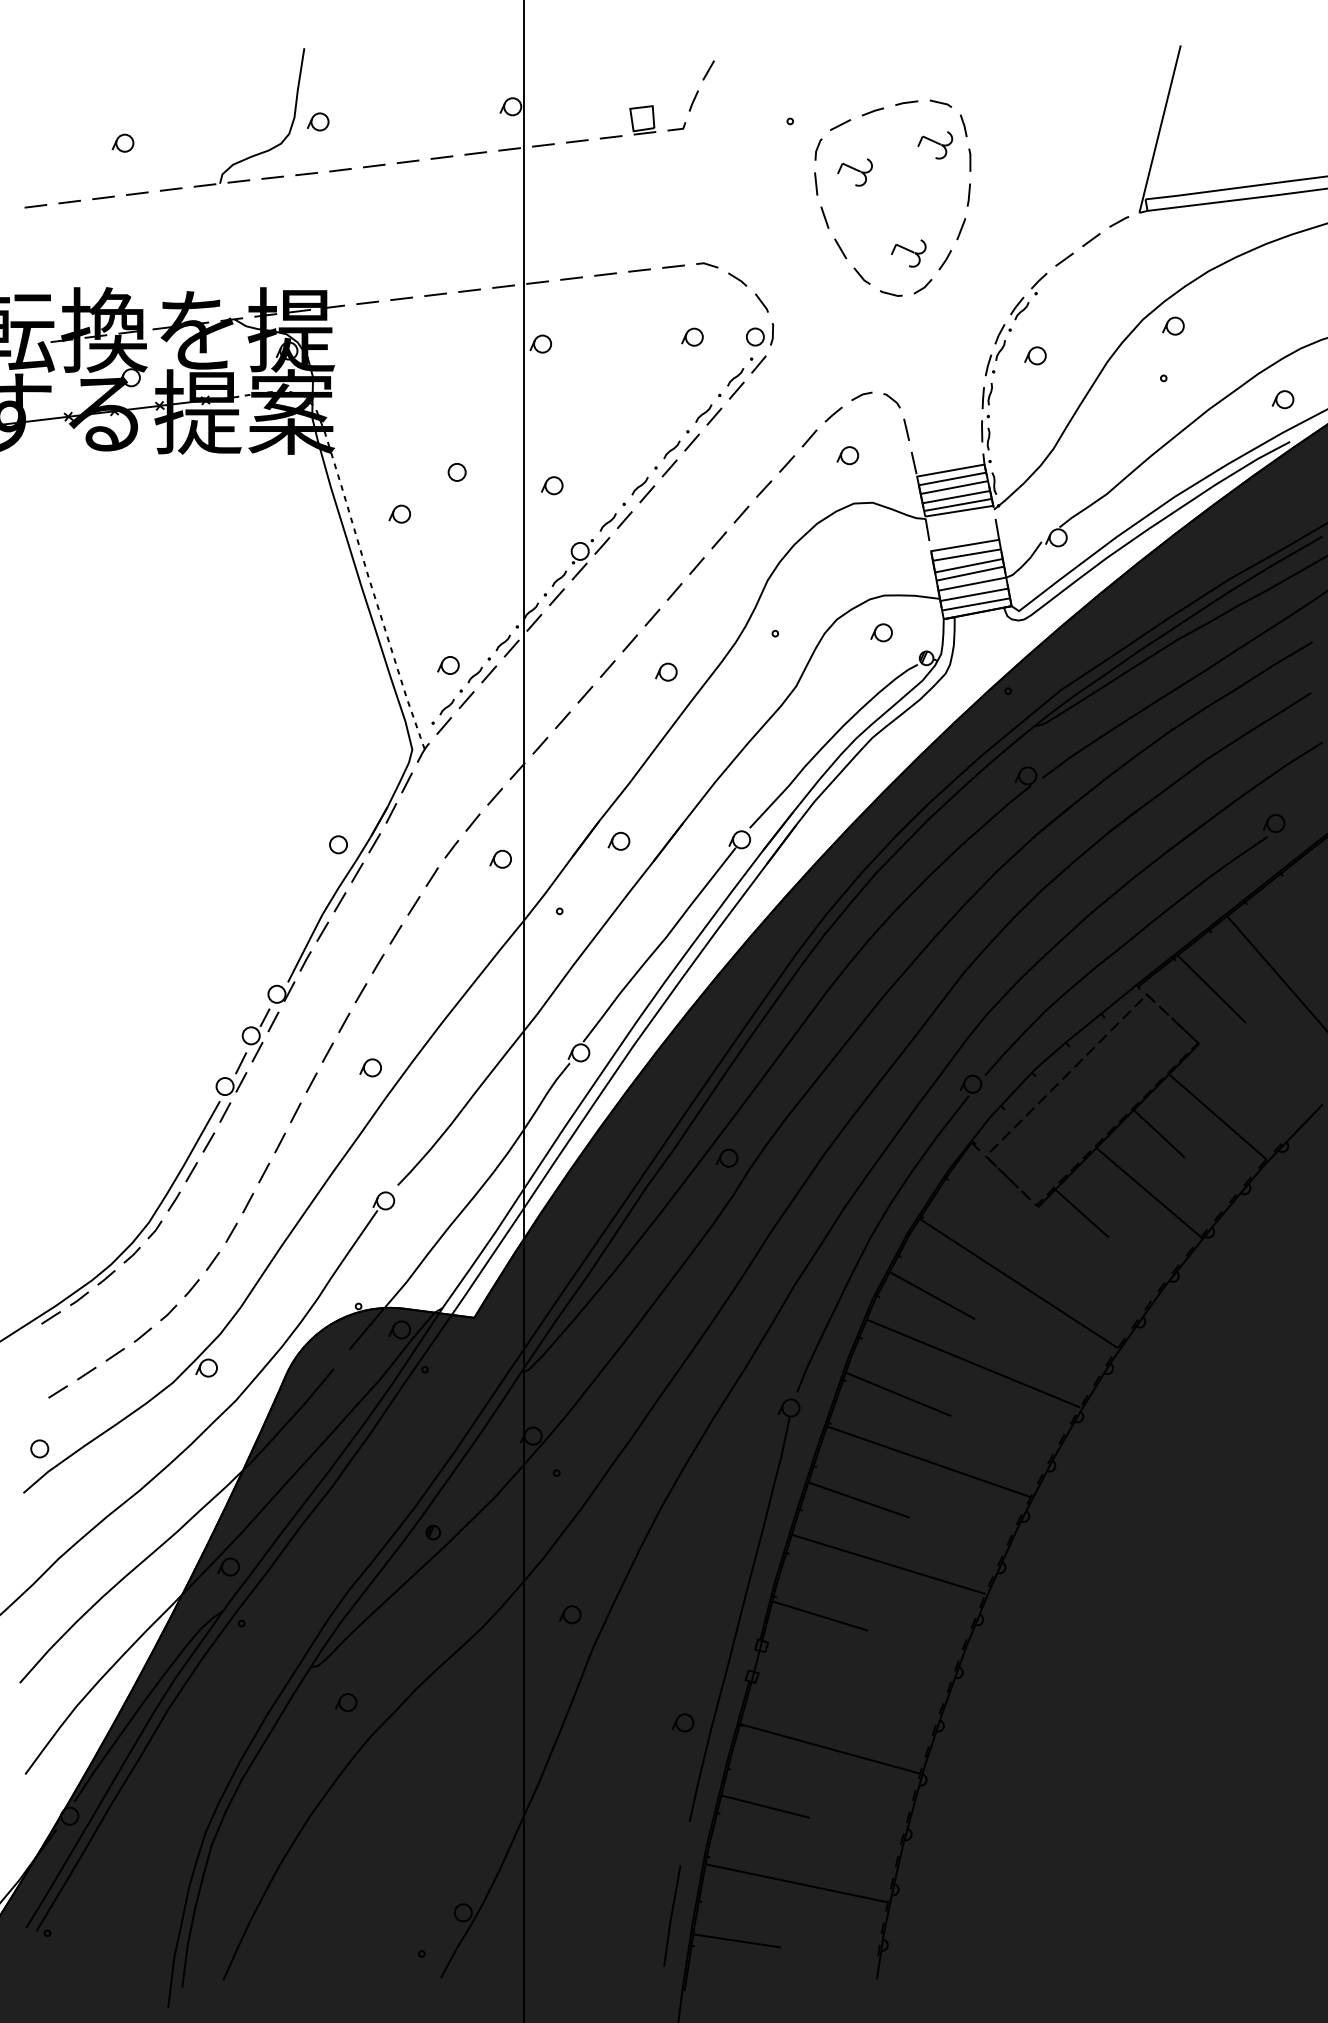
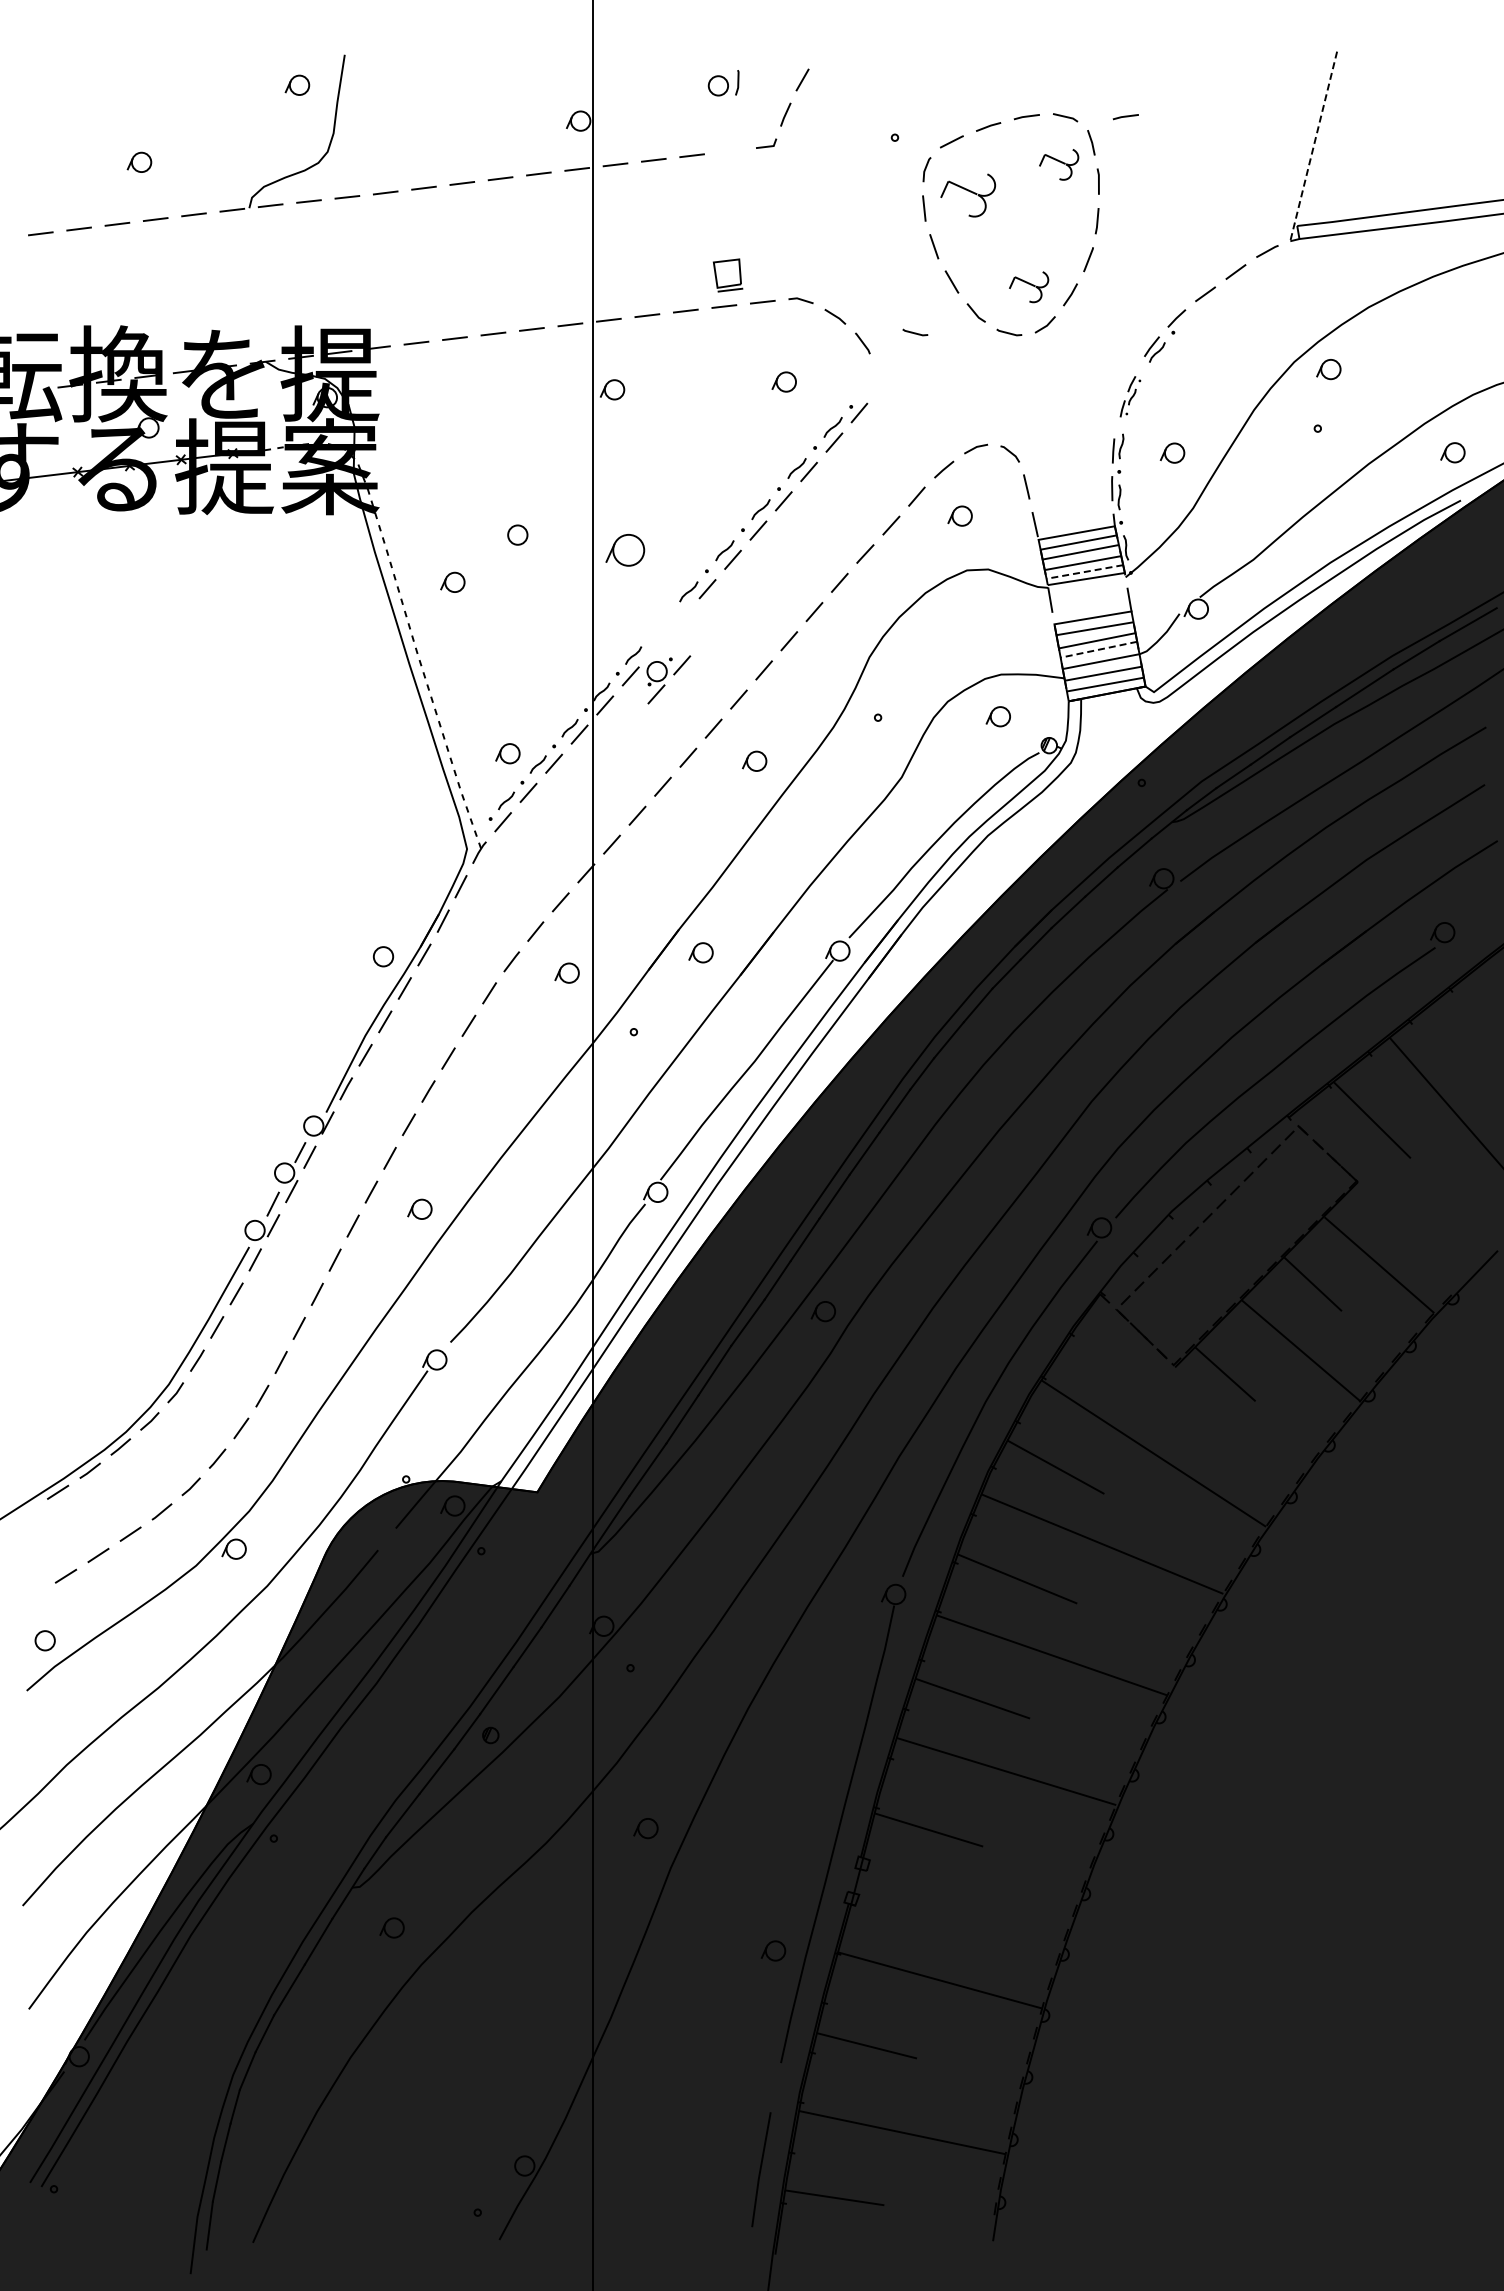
line: (993, 103) -> (1125, 117), added
part: (643, 120) -> (728, 275), moved
part: (318, 121) -> (297, 84), moved
line: (1159, 129) -> (1313, 146), solid -> dashed
part: (855, 172) -> (968, 195), size x1.4
line: (808, 293) -> (915, 332), added
part: (759, 334) -> (723, 83), moved
part: (998, 349) -> (1130, 396), size x0.7
part: (1035, 355) -> (1172, 452), moved
part: (552, 485) -> (625, 549), size x1.6
line: (957, 504) -> (1084, 571), solid -> dashed
part: (590, 558) -> (668, 679), moved
line: (970, 573) -> (1098, 649), solid -> dashed

